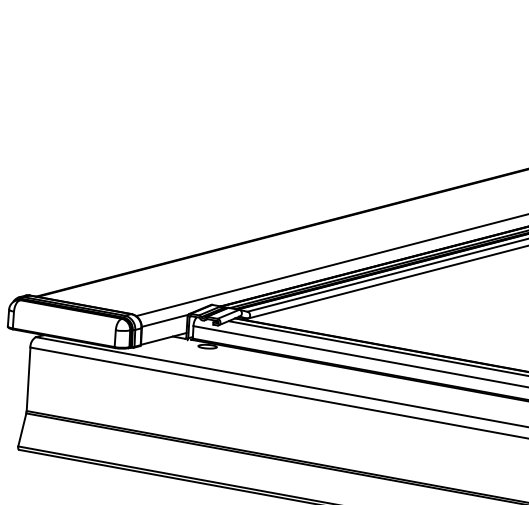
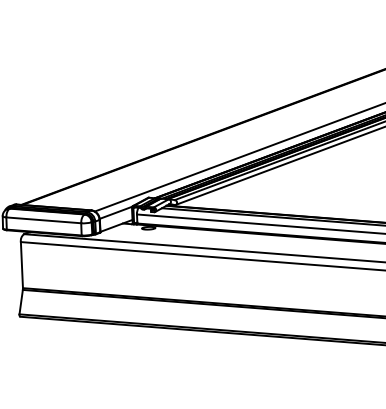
line: (64, 321) -> (43, 220), added

